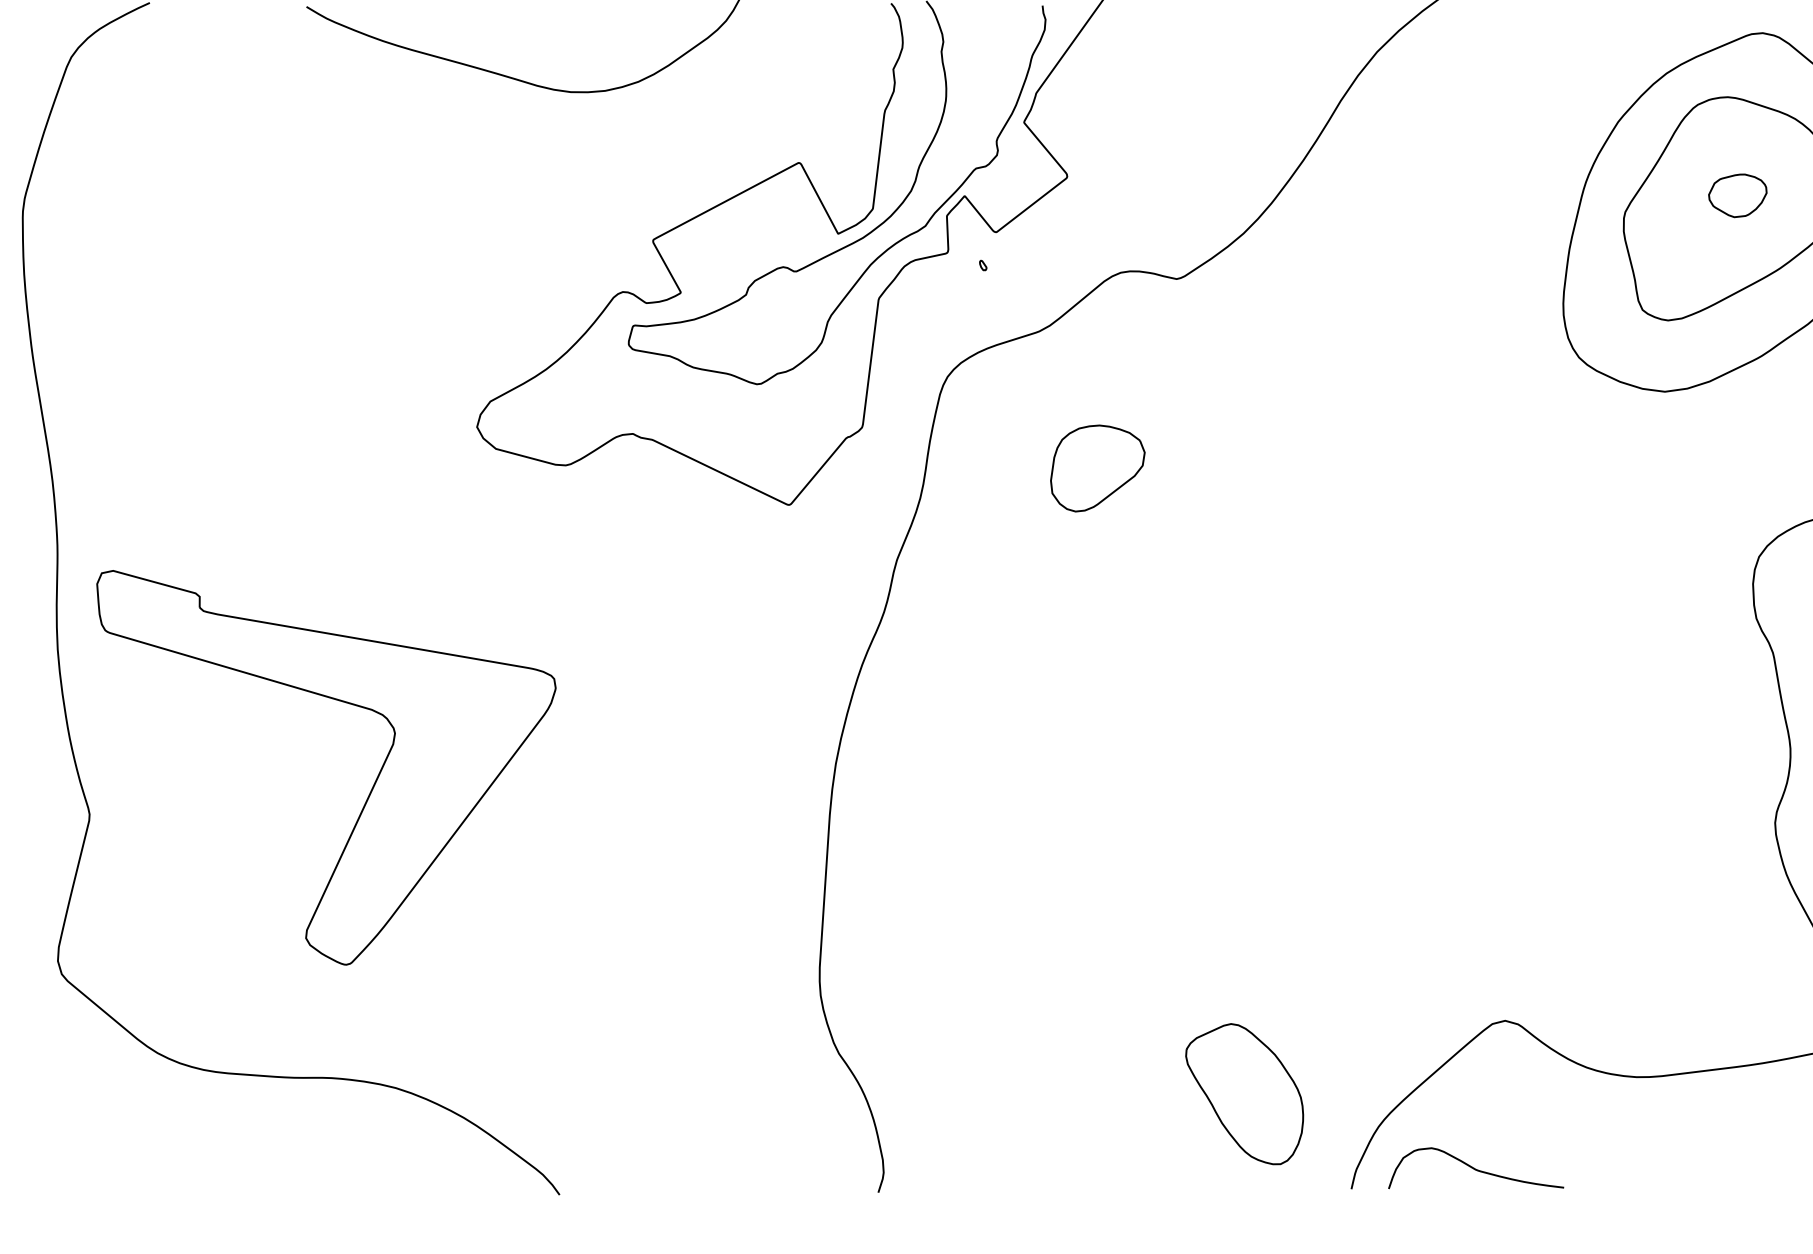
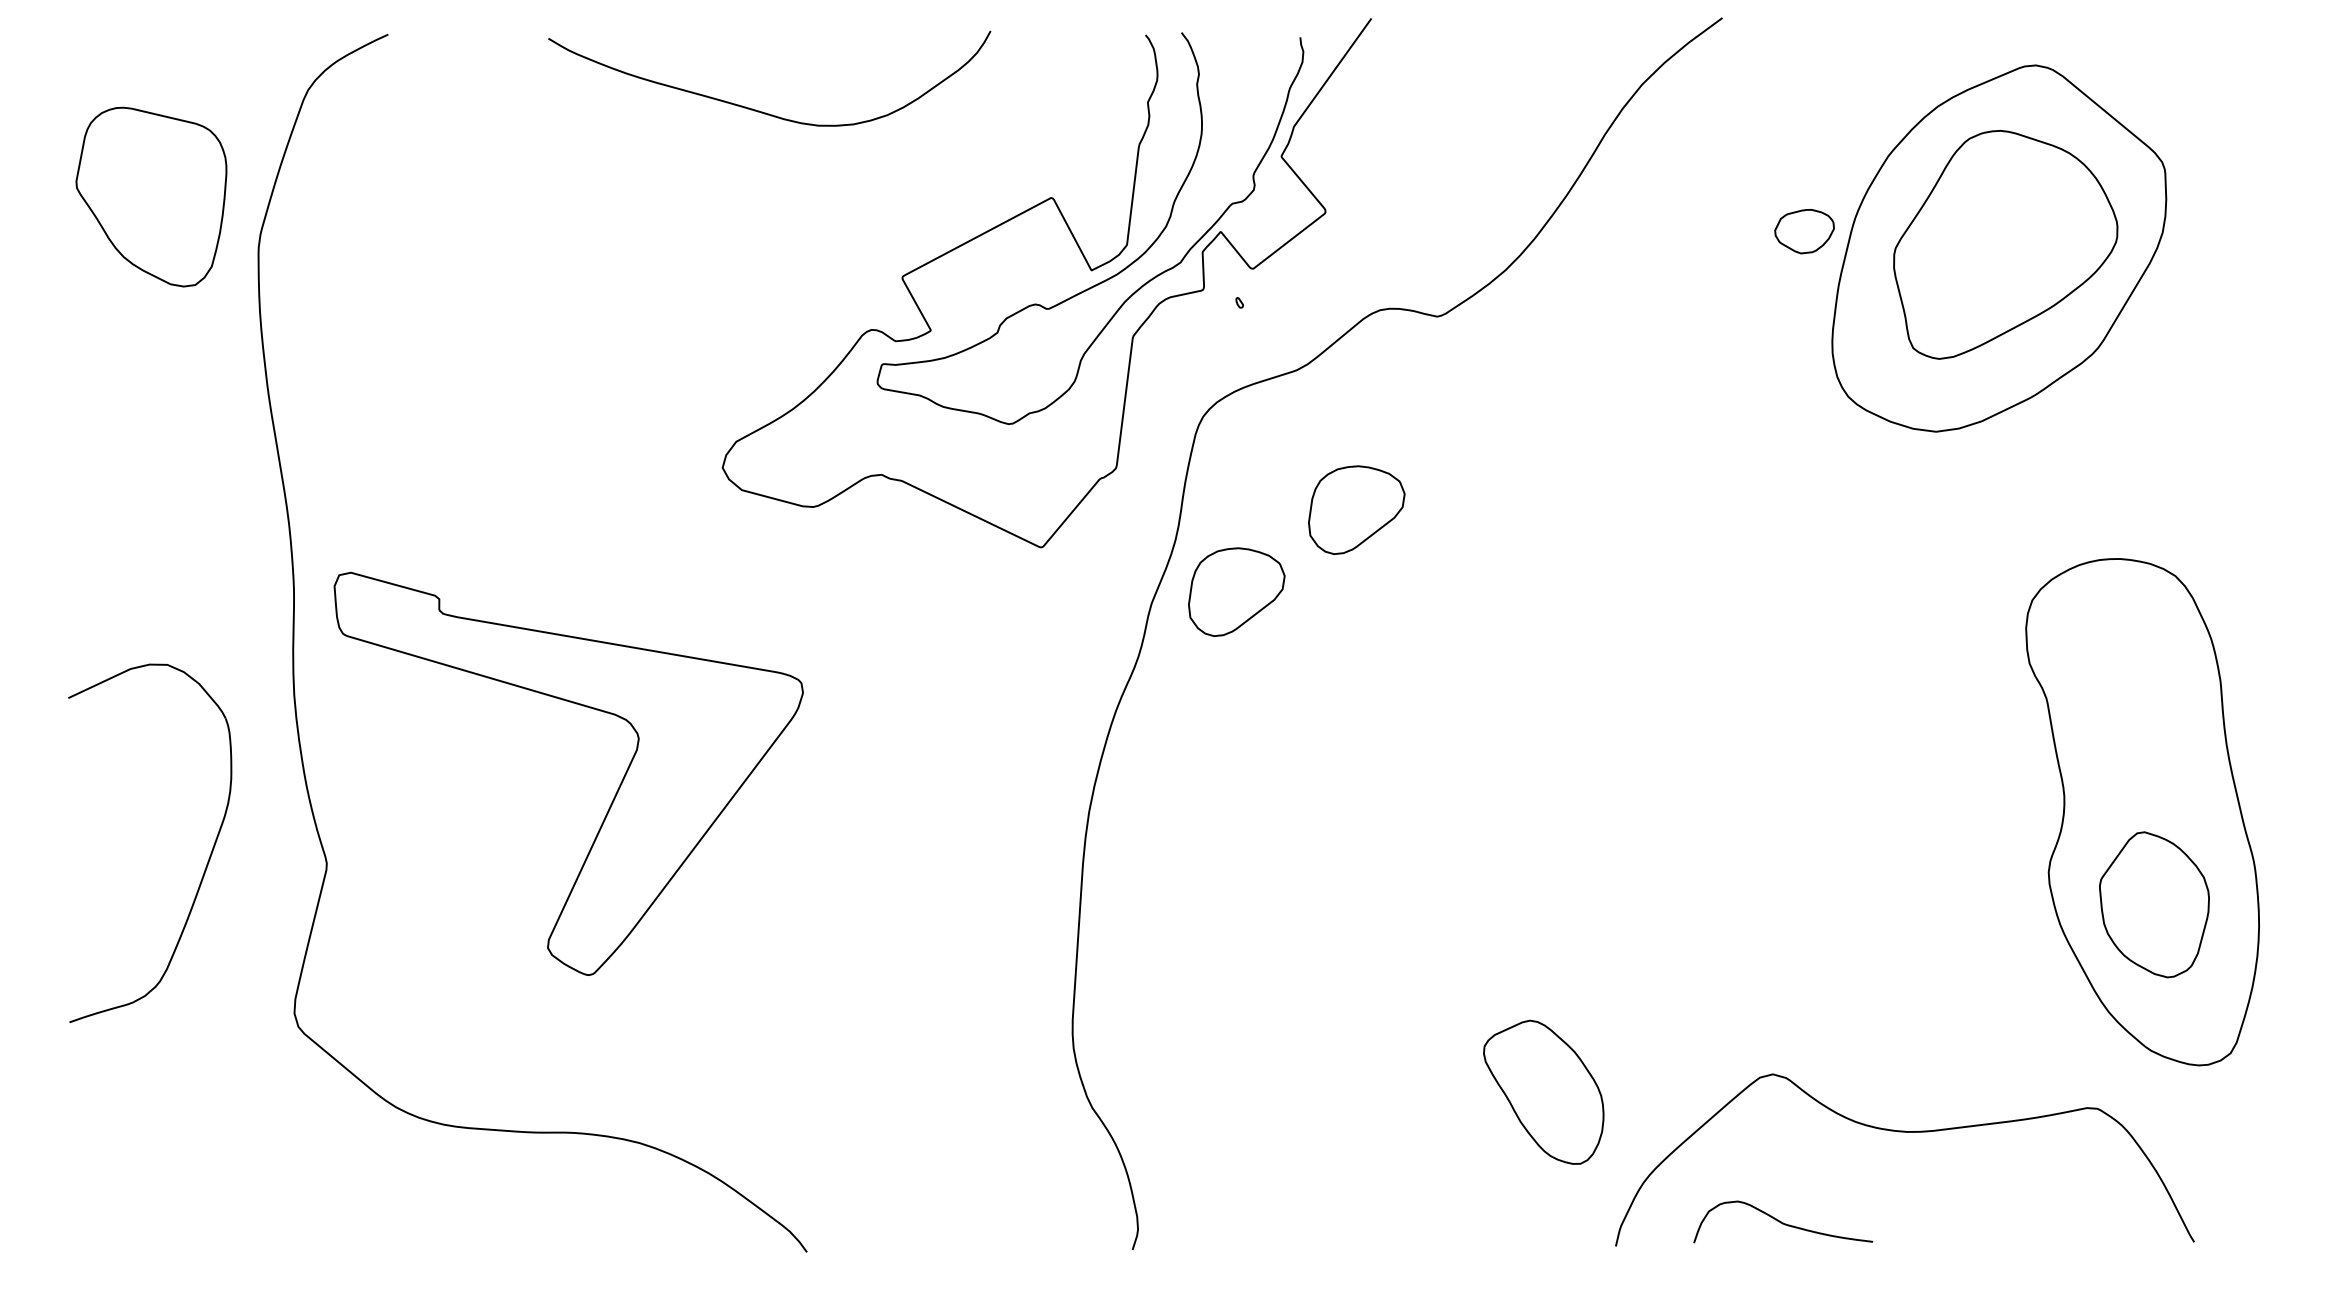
part: (1737, 195) -> (1804, 231), moved
part: (980, 548) -> (1236, 591), added
part: (371, 788) -> (614, 795), moved
part: (1244, 1093) -> (1543, 1091), moved
curve: (1476, 1168) -> (1783, 1222), moved

